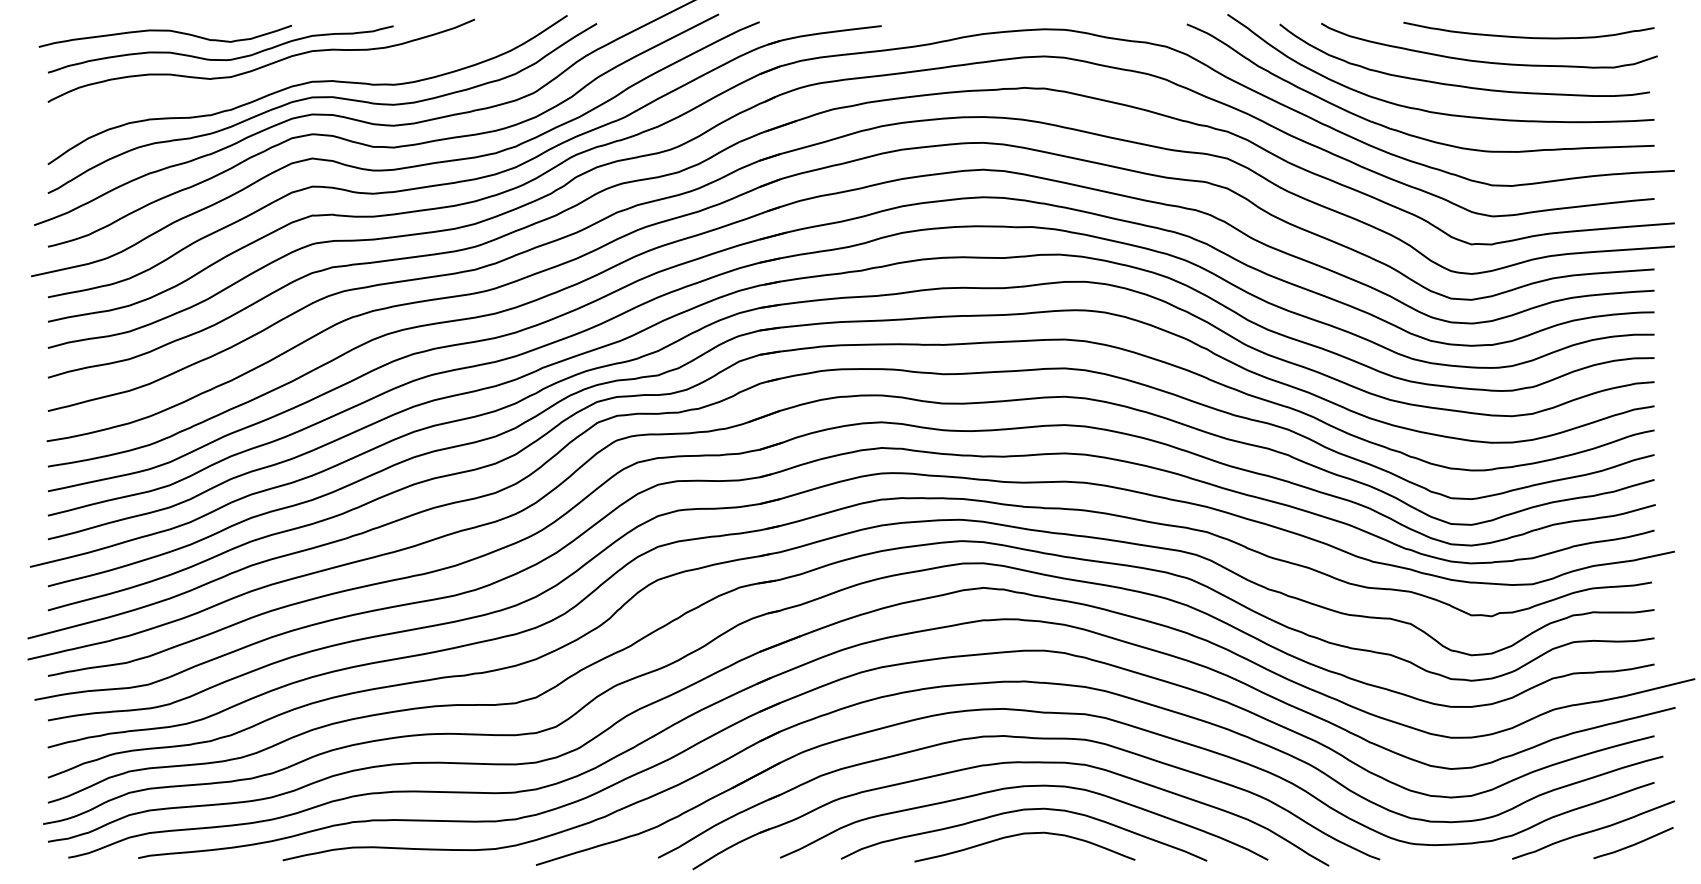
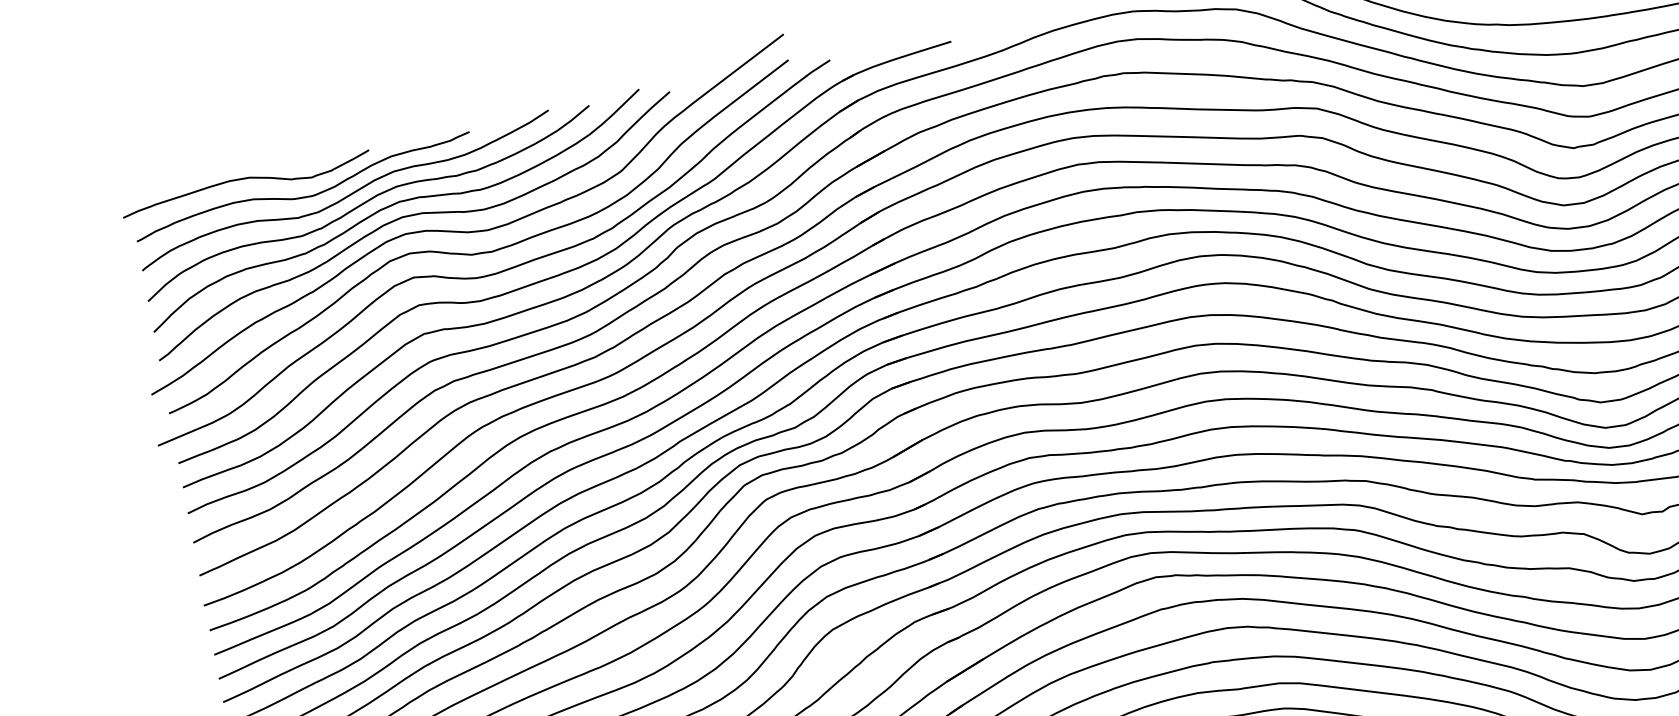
curve: (281, 76) -> (368, 202), added

